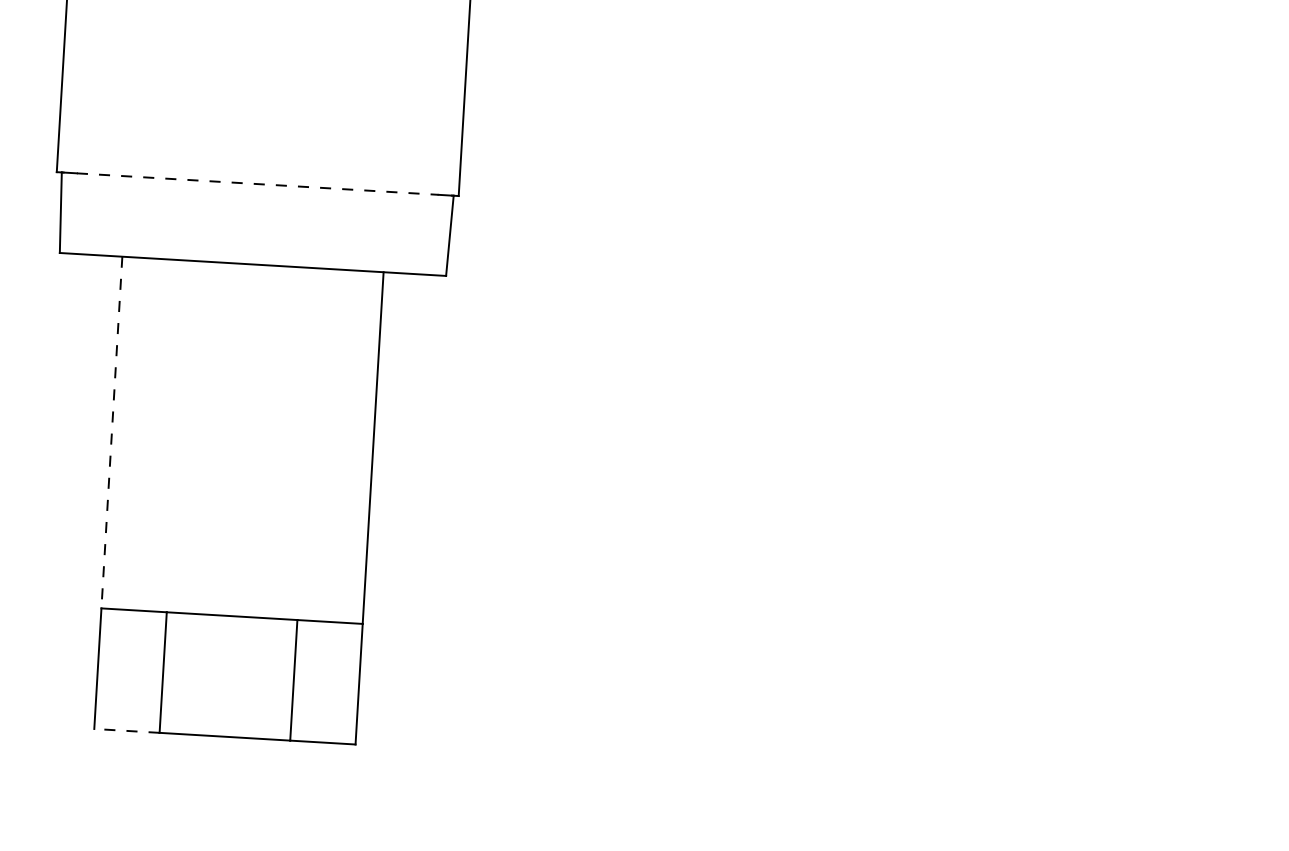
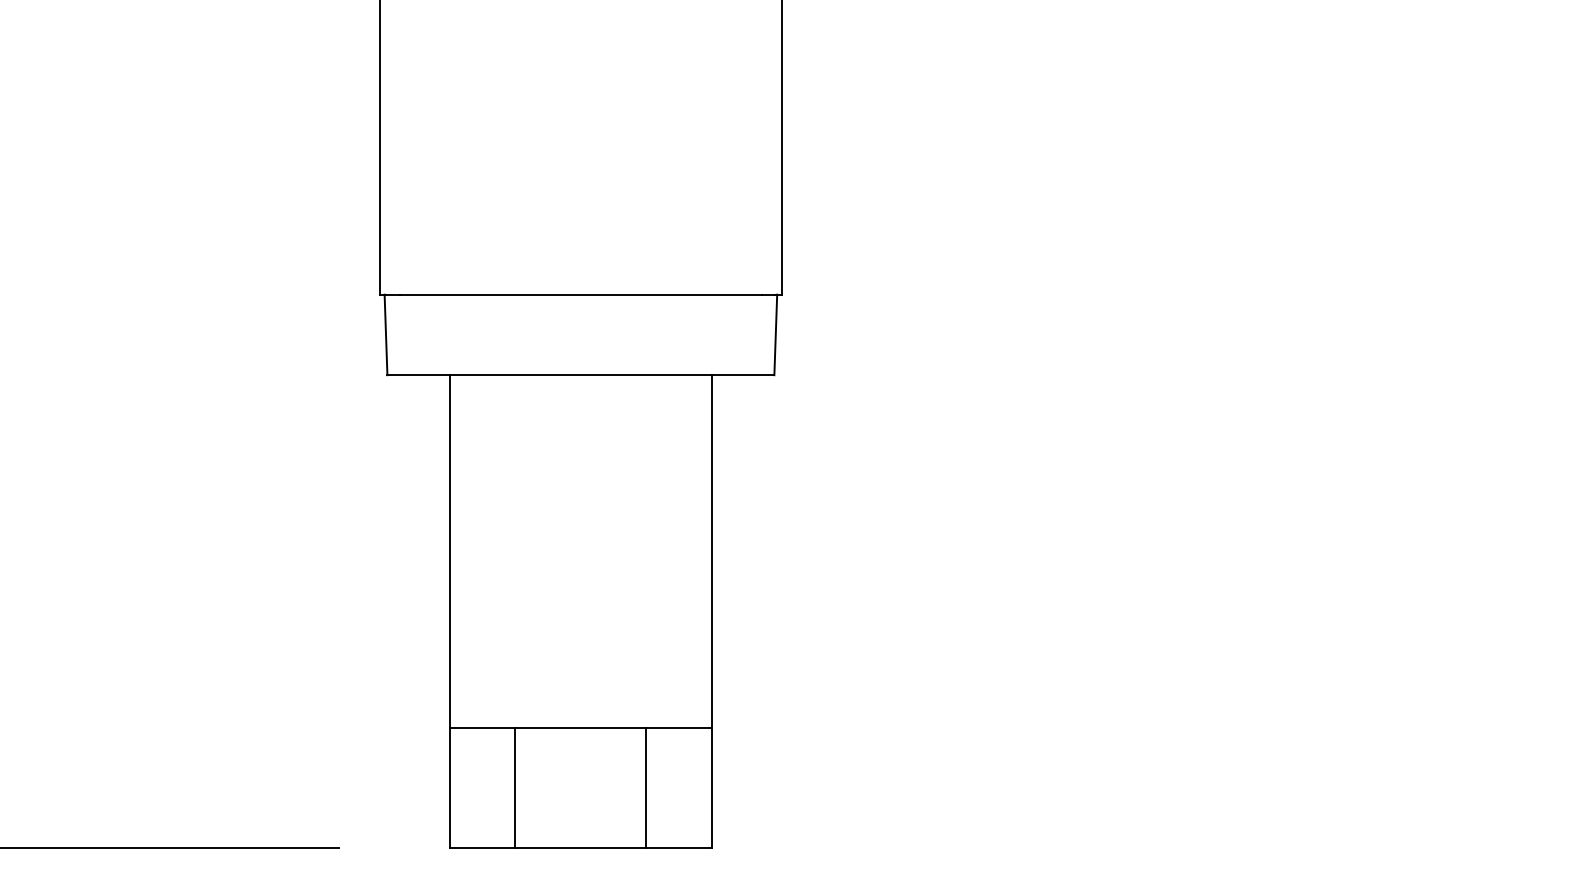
line: (258, 183) -> (581, 294), dashed -> solid
line: (112, 432) -> (450, 551), dashed -> solid
line: (126, 731) -> (482, 848), dashed -> solid

